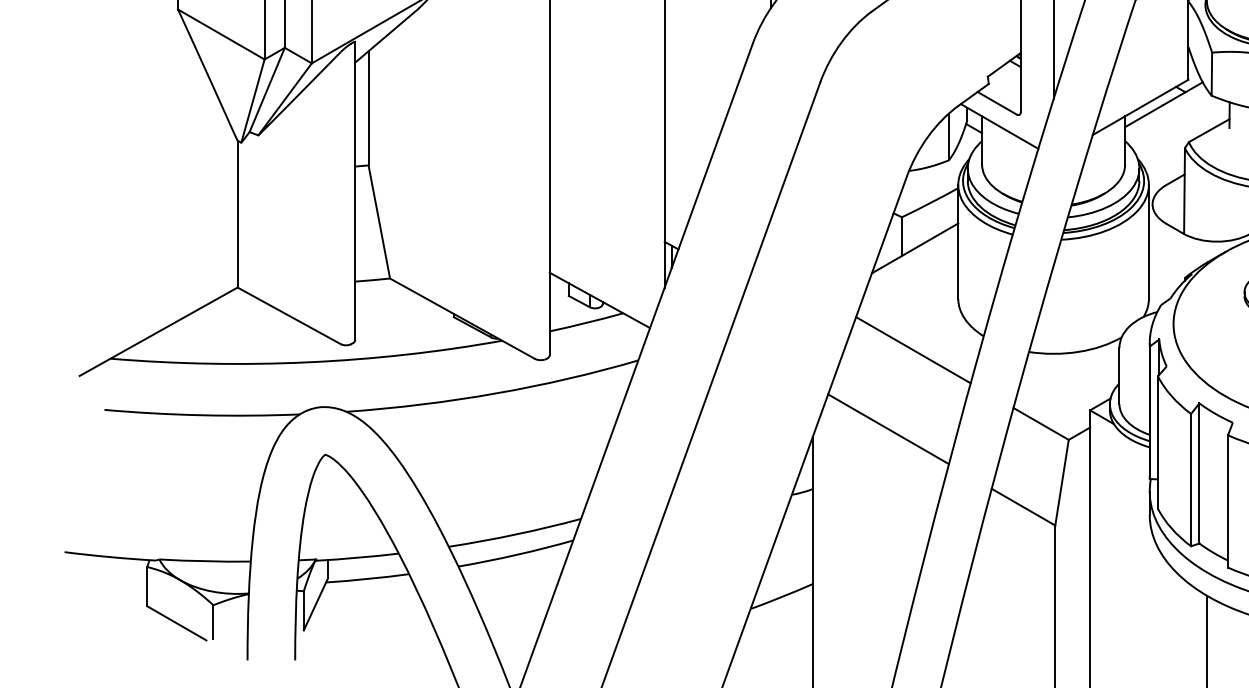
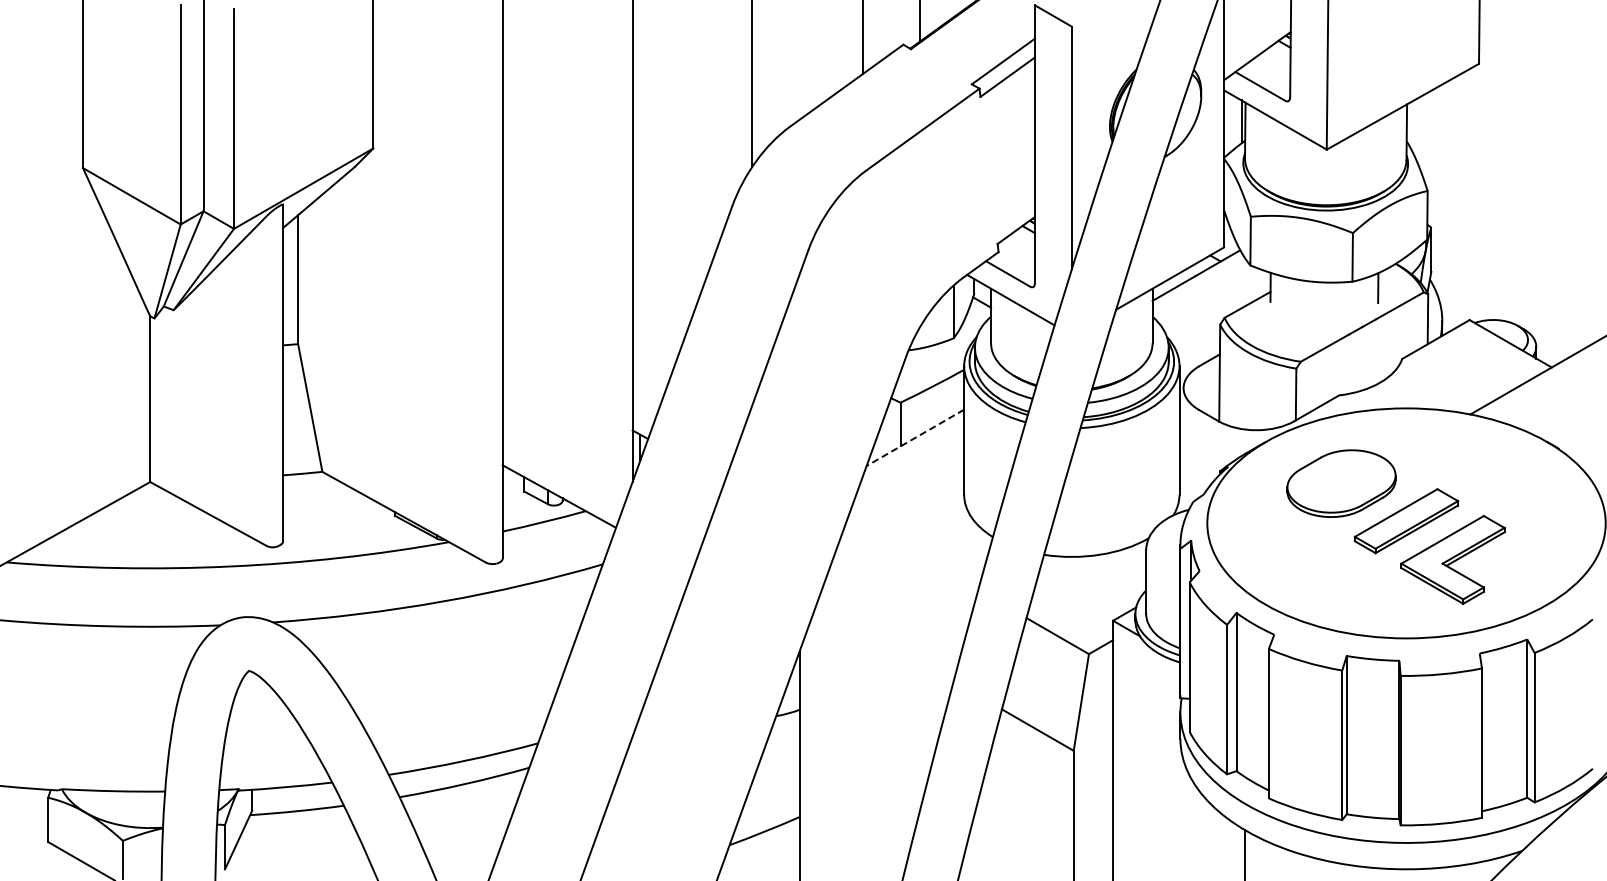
line: (914, 248) -> (914, 438), solid -> dashed
line: (913, 349) -> (913, 552), removed
line: (888, 428) -> (885, 641), removed

